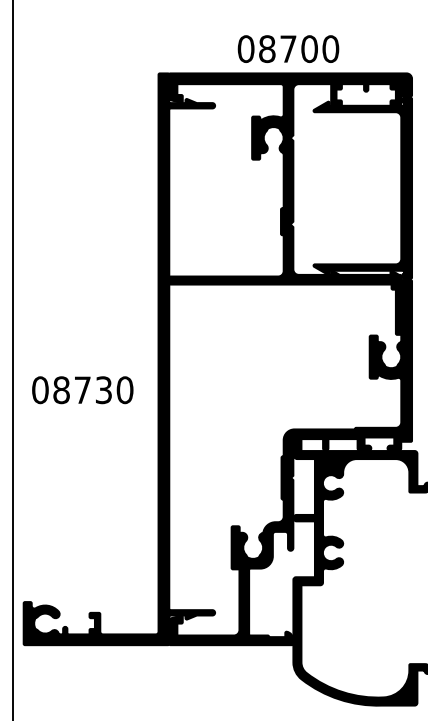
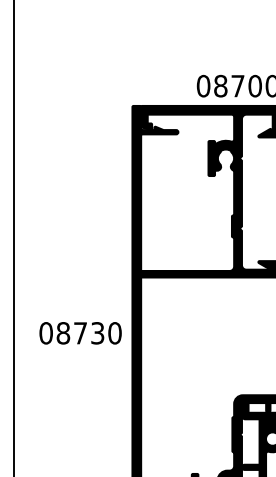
text: (82, 390) -> (80, 333), moved

